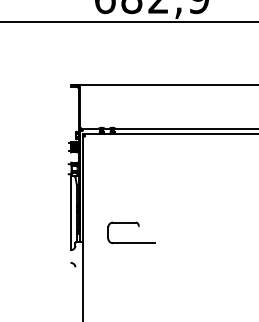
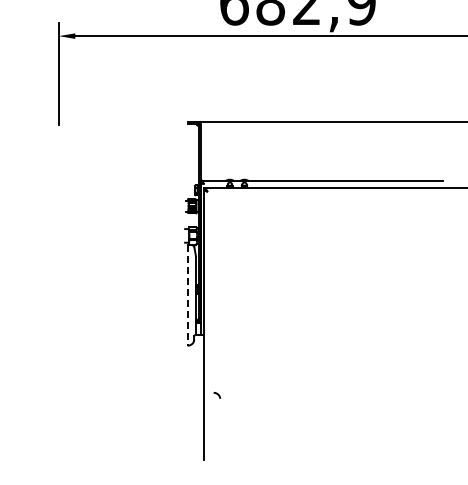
line: (71, 213) -> (188, 295), solid -> dashed
part: (130, 242) -> (269, 335), removed
curve: (73, 264) -> (217, 395), moved

